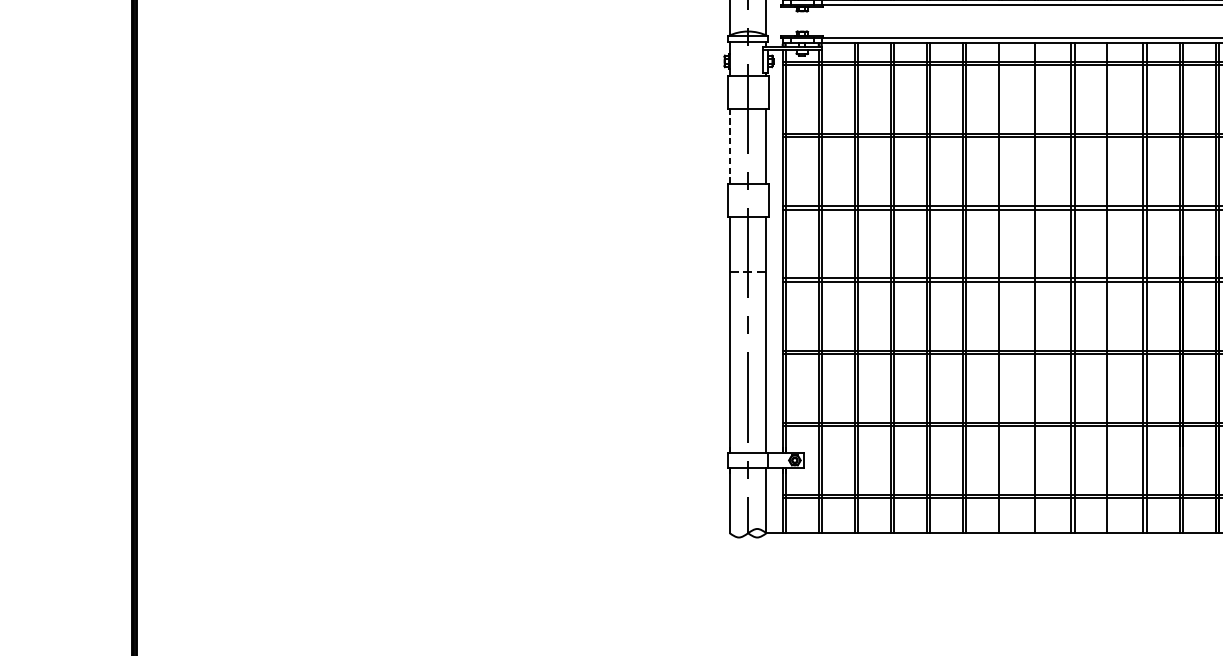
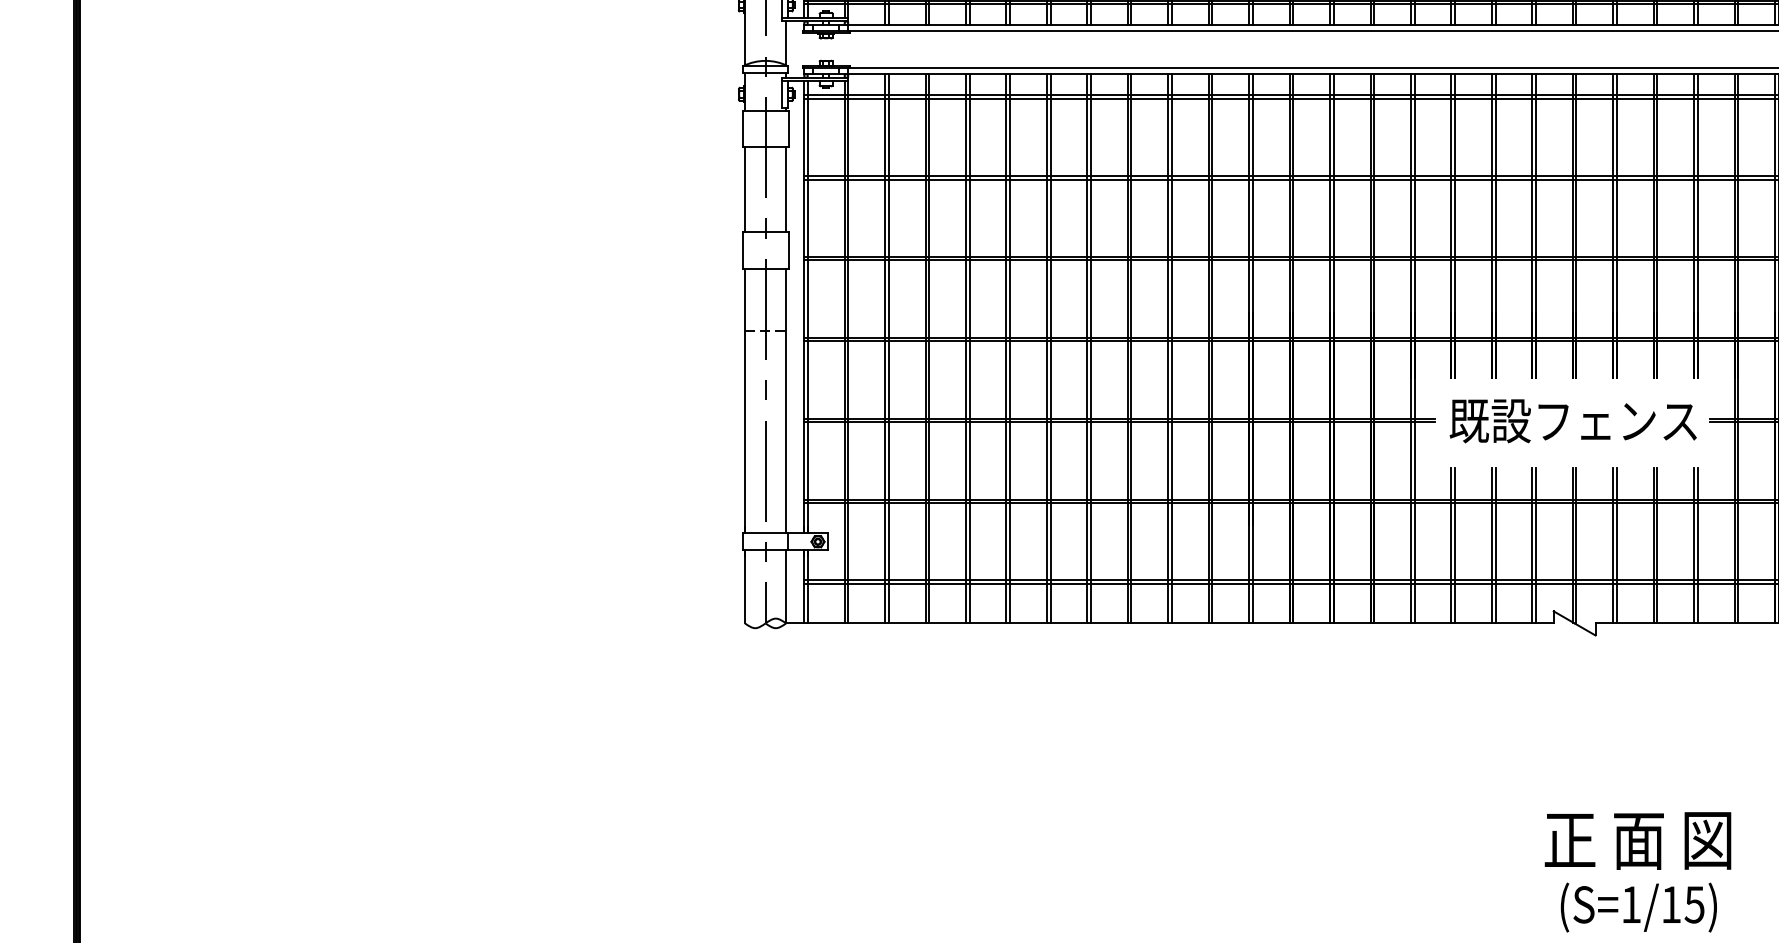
line: (730, 147) -> (745, 190), dashed -> solid
line: (1002, 288) -> (1050, 348), added
line: (1038, 288) -> (1091, 348), added
line: (1110, 288) -> (1171, 348), added

